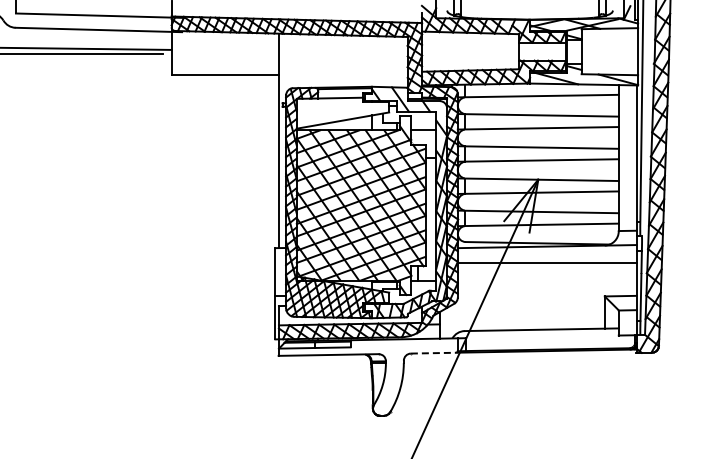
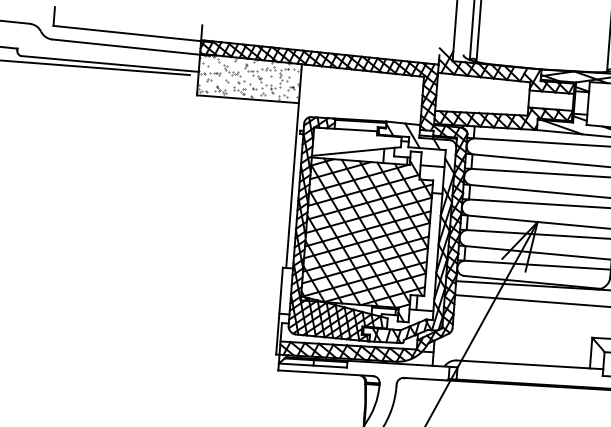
hatch: (224, 51) -> (248, 77), added
line: (433, 353) -> (425, 379), dashed -> solid

